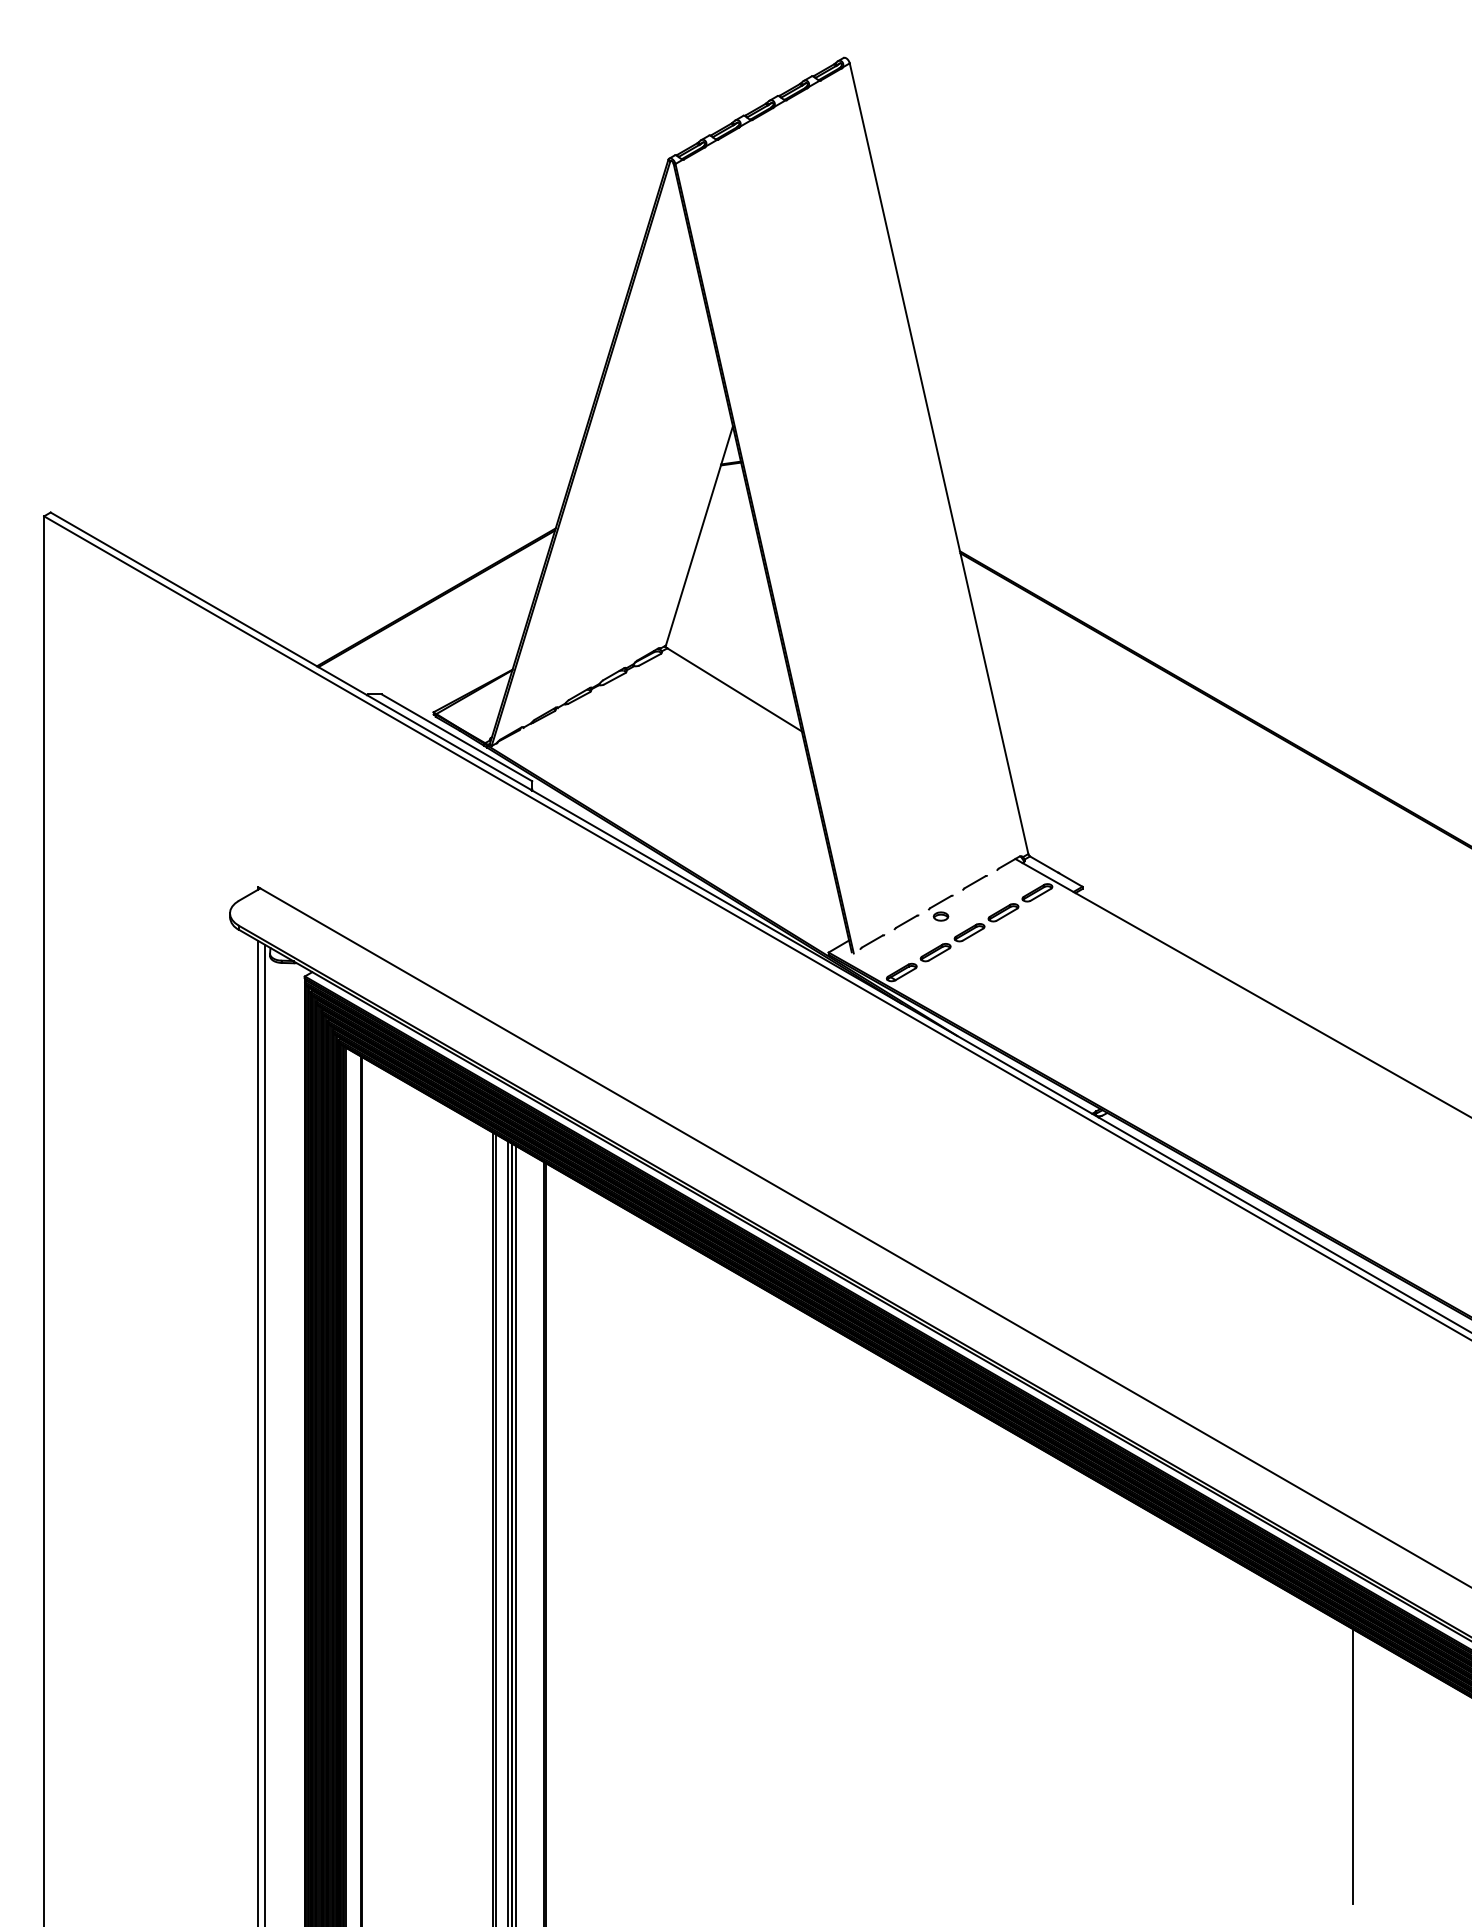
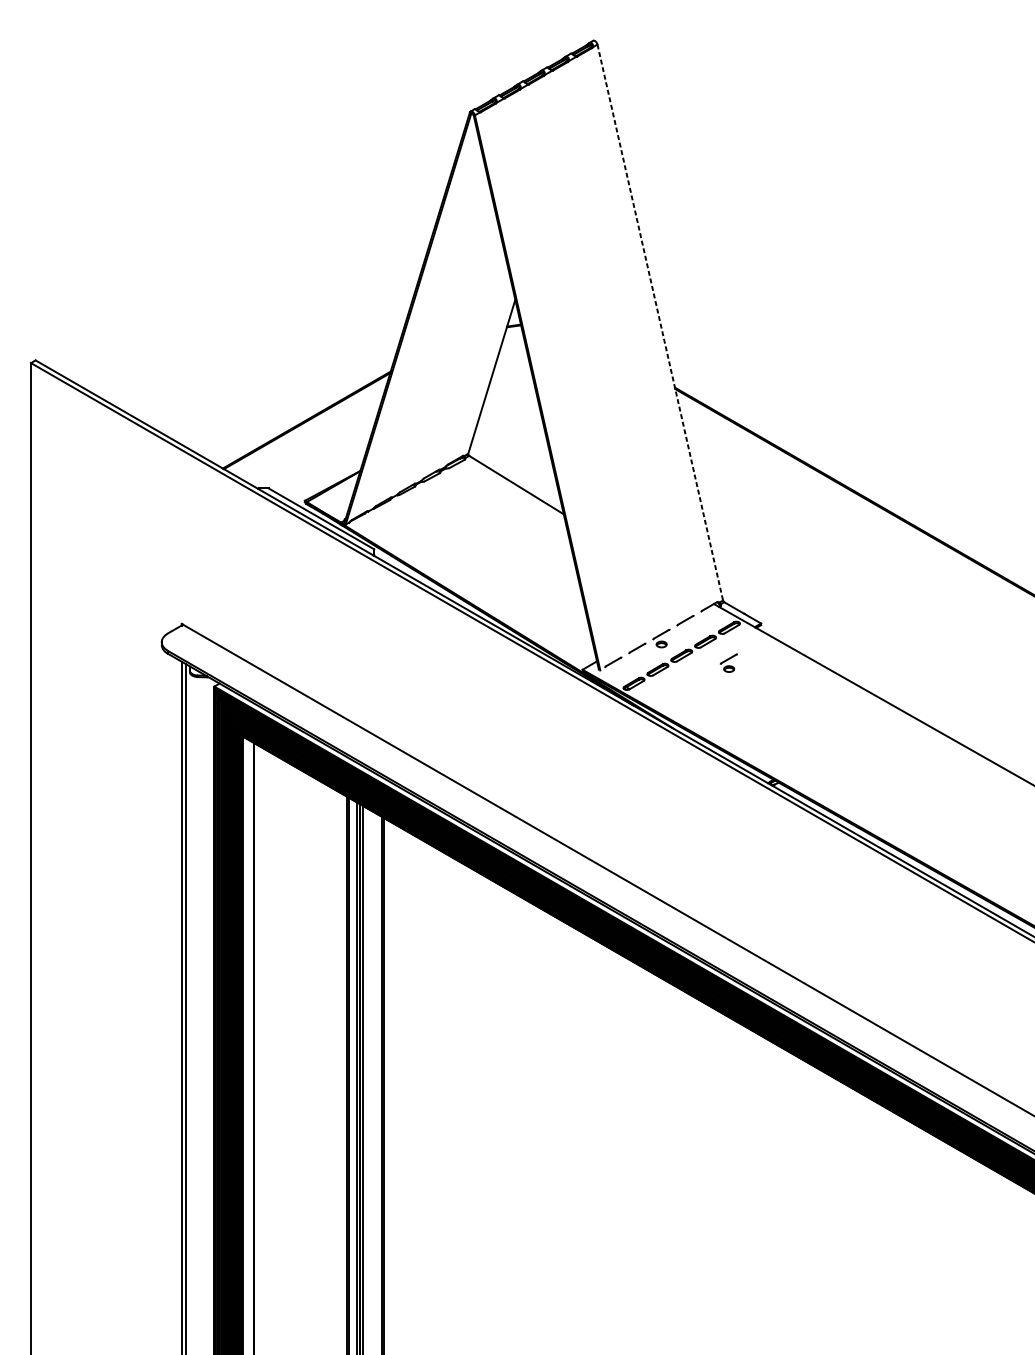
line: (939, 459) -> (660, 323), solid -> dashed
part: (1036, 942) -> (728, 662), added
line: (1352, 1765) -> (950, 1241), removed

